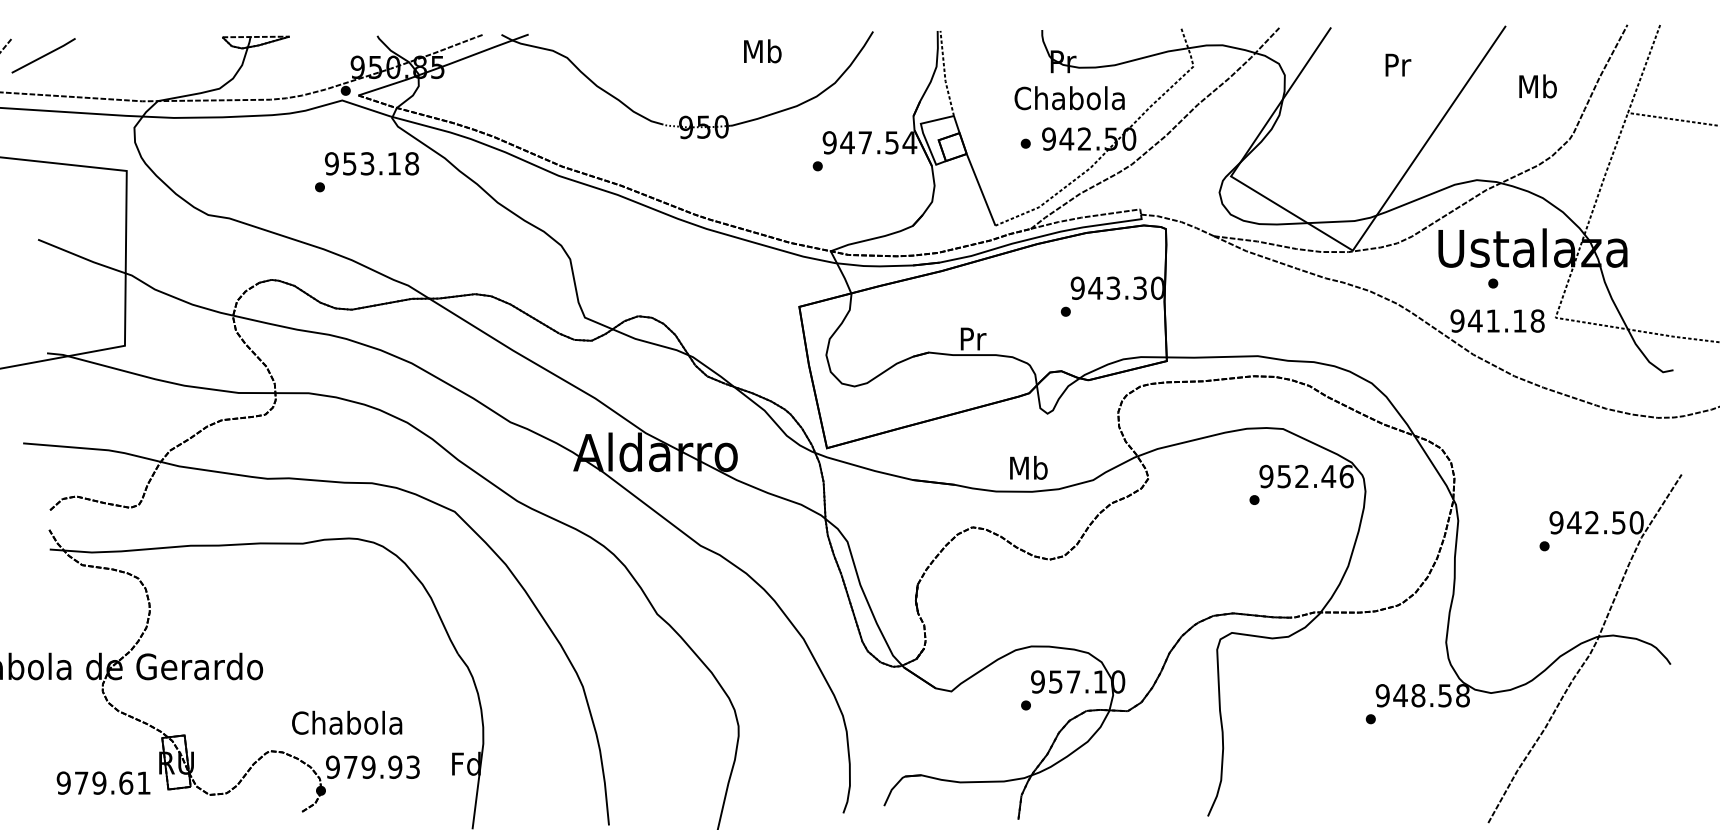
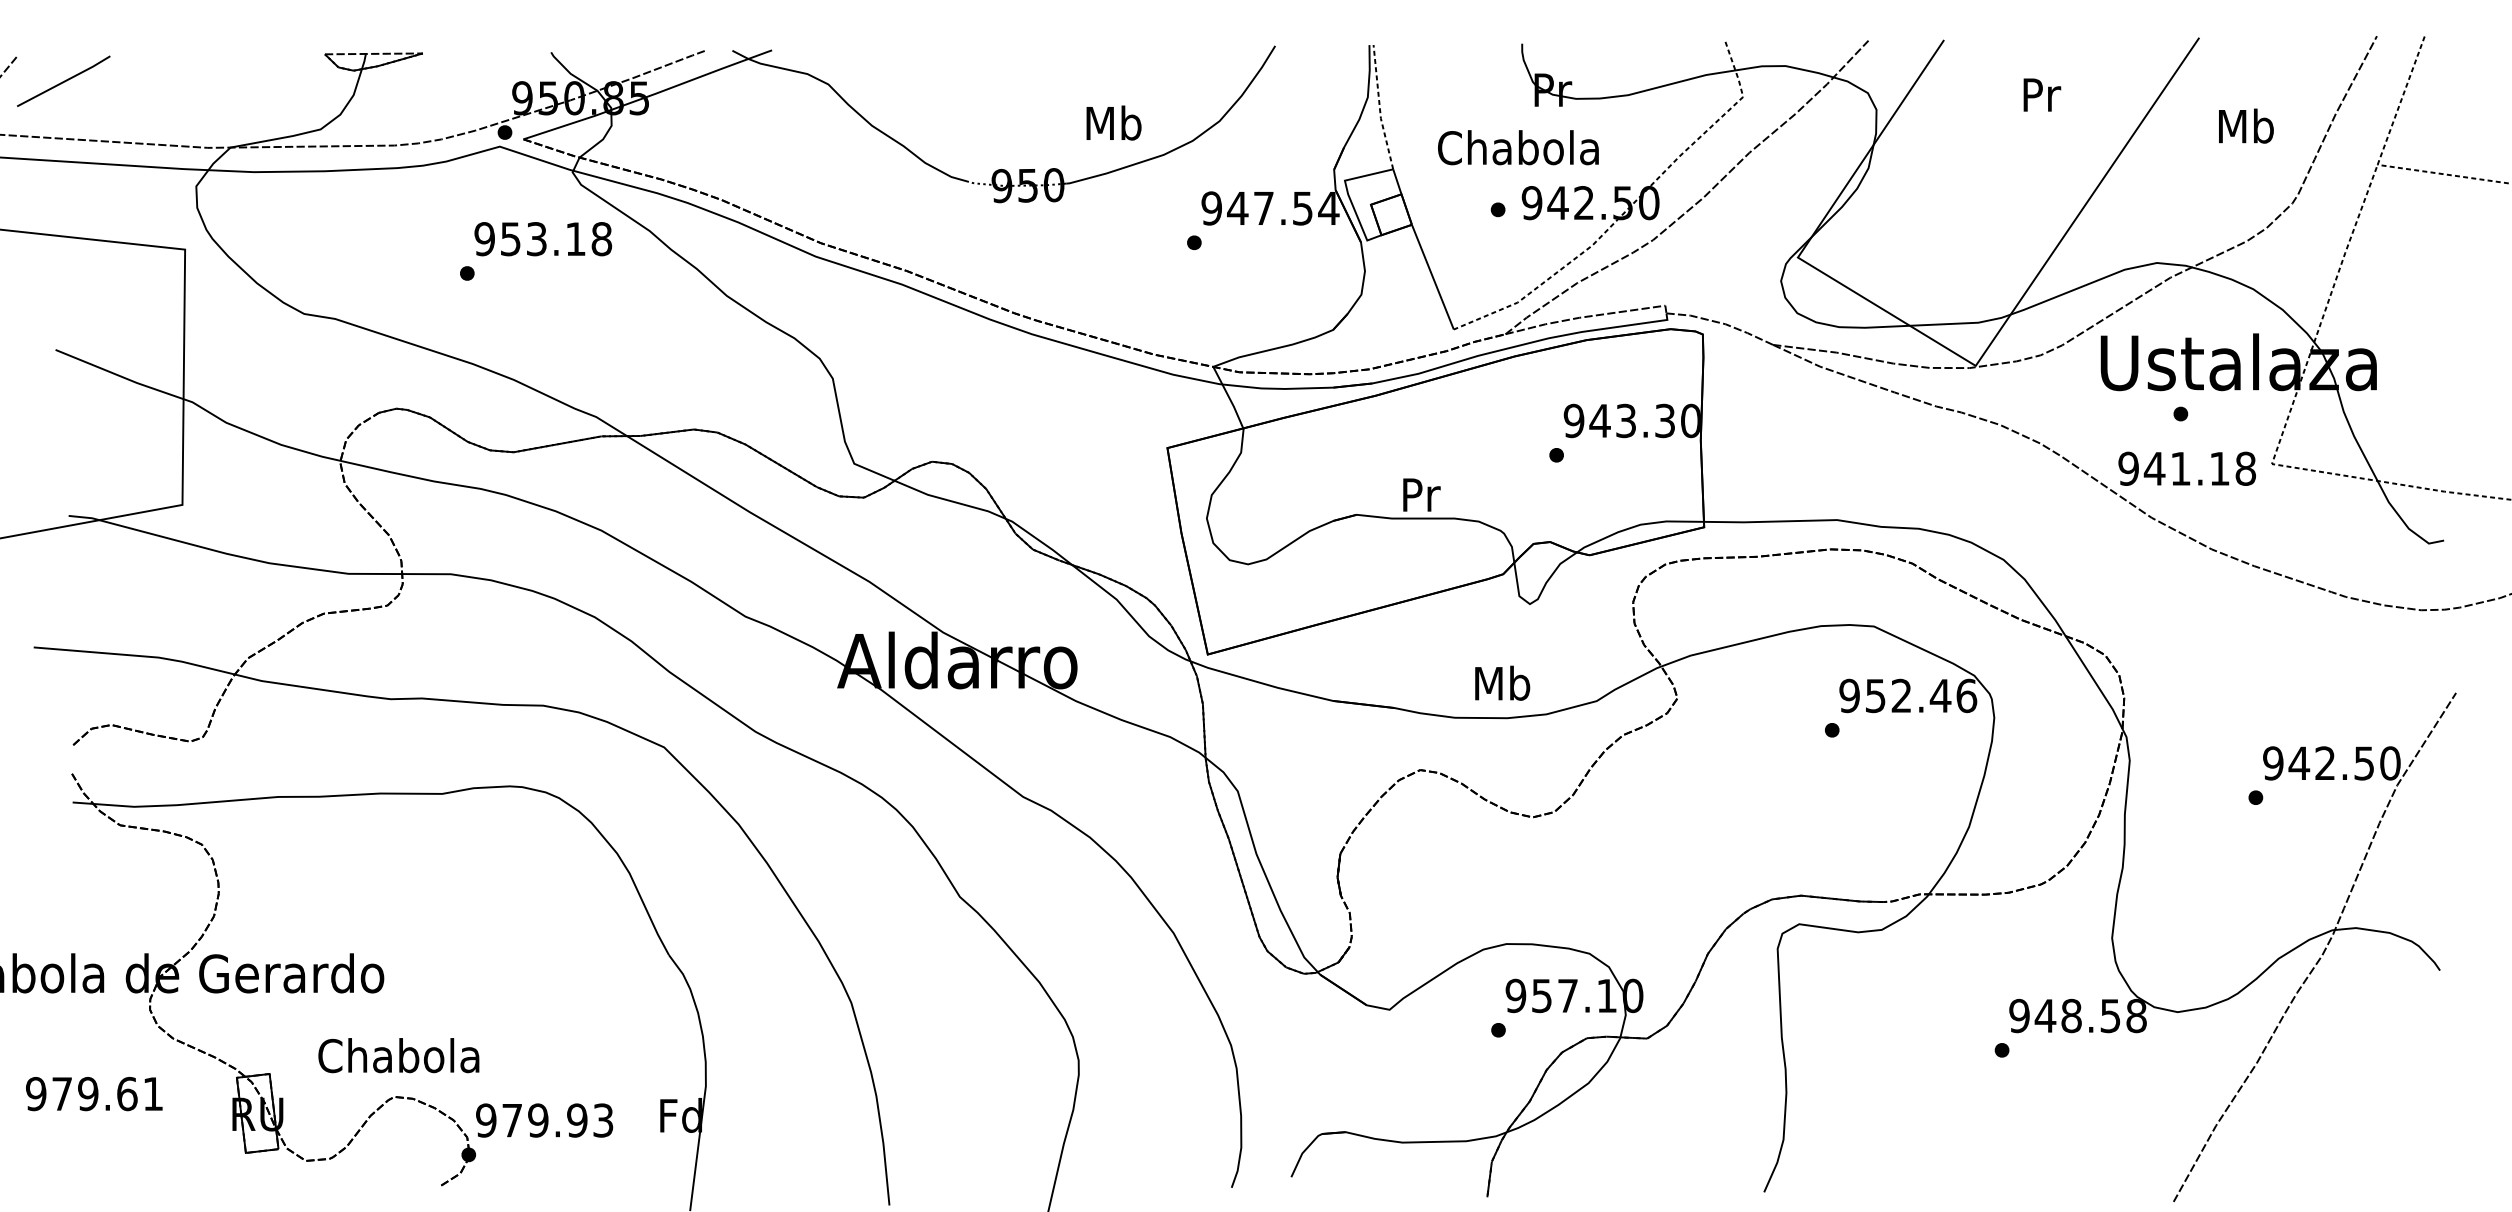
text: (762, 51) -> (1113, 123), moved
text: (1069, 98) -> (1518, 148), moved
text: (347, 722) -> (399, 1055), moved
text: (103, 782) -> (94, 1093), moved

